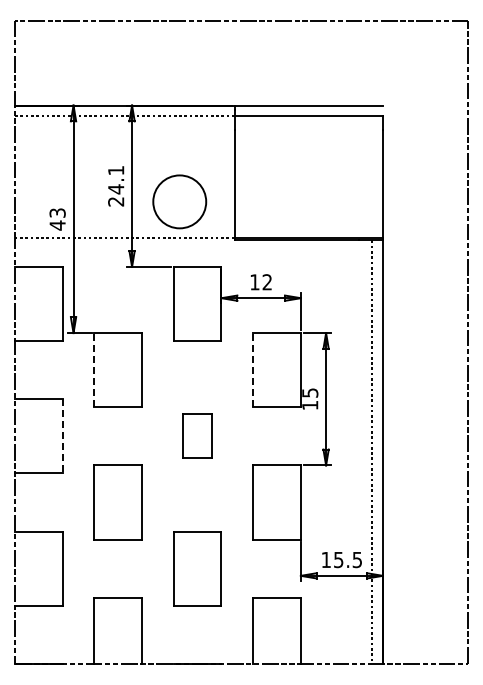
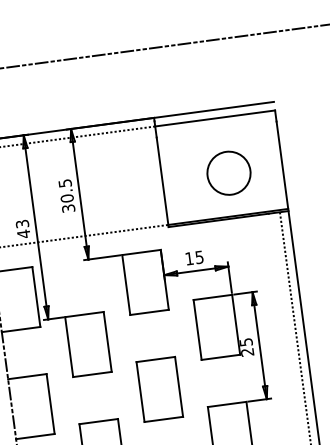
text: (116, 186) -> (67, 196), 24.1 -> 30.5
circle: (179, 201) -> (228, 172), moved
text: (266, 282) -> (198, 257), 12 -> 15
line: (94, 369) -> (69, 346), dashed -> solid
line: (253, 369) -> (197, 329), dashed -> solid
text: (310, 405) -> (247, 352), 15 -> 25
part: (197, 435) -> (159, 388), size x1.67
line: (62, 436) -> (50, 404), dashed -> solid

